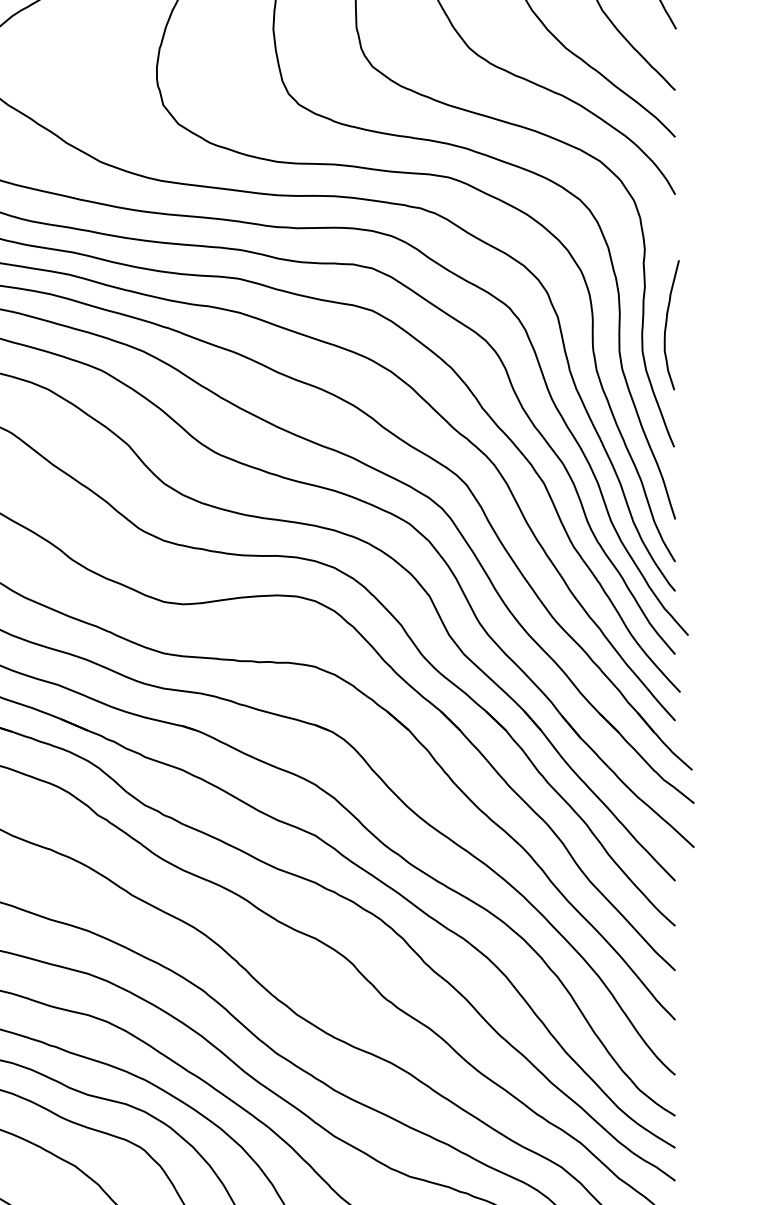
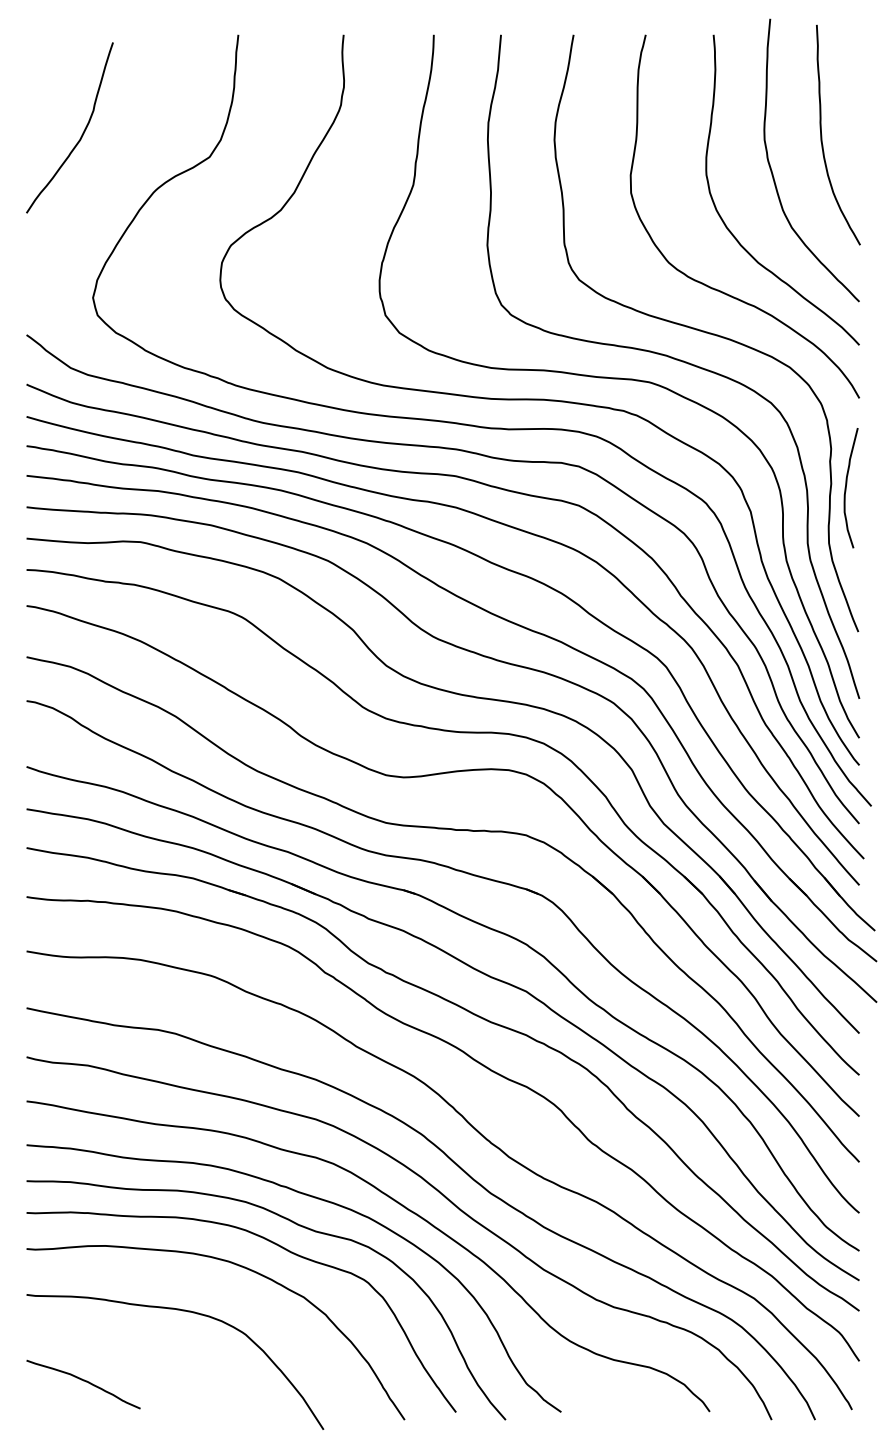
curve: (666, 325) -> (846, 488), moved

